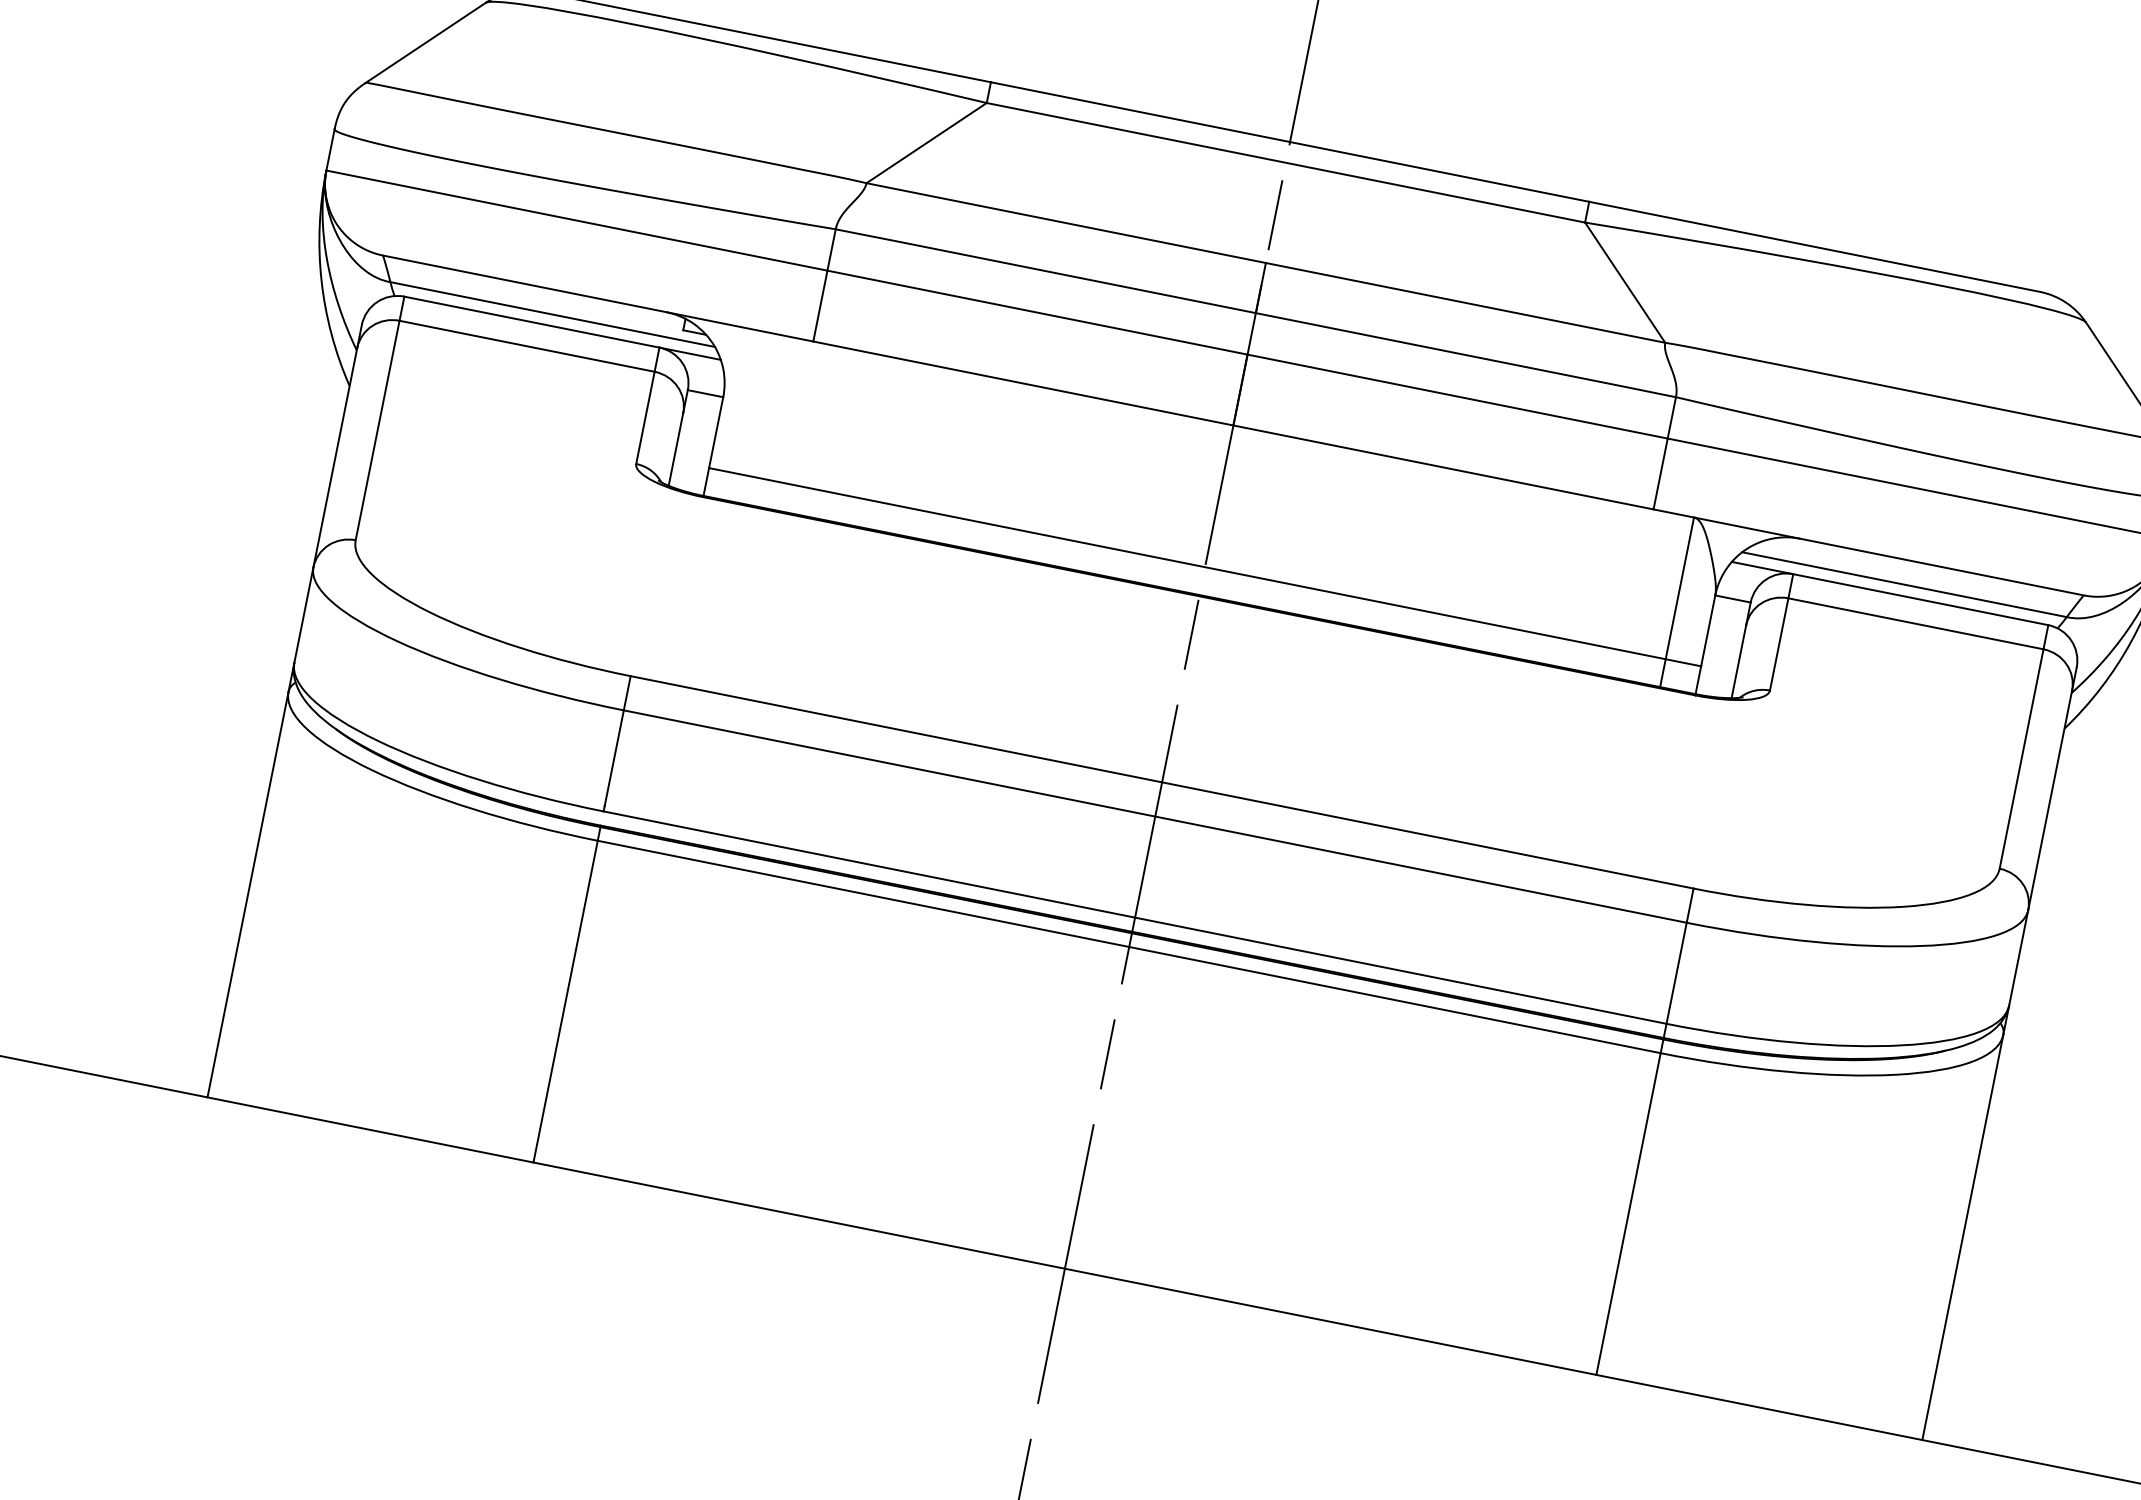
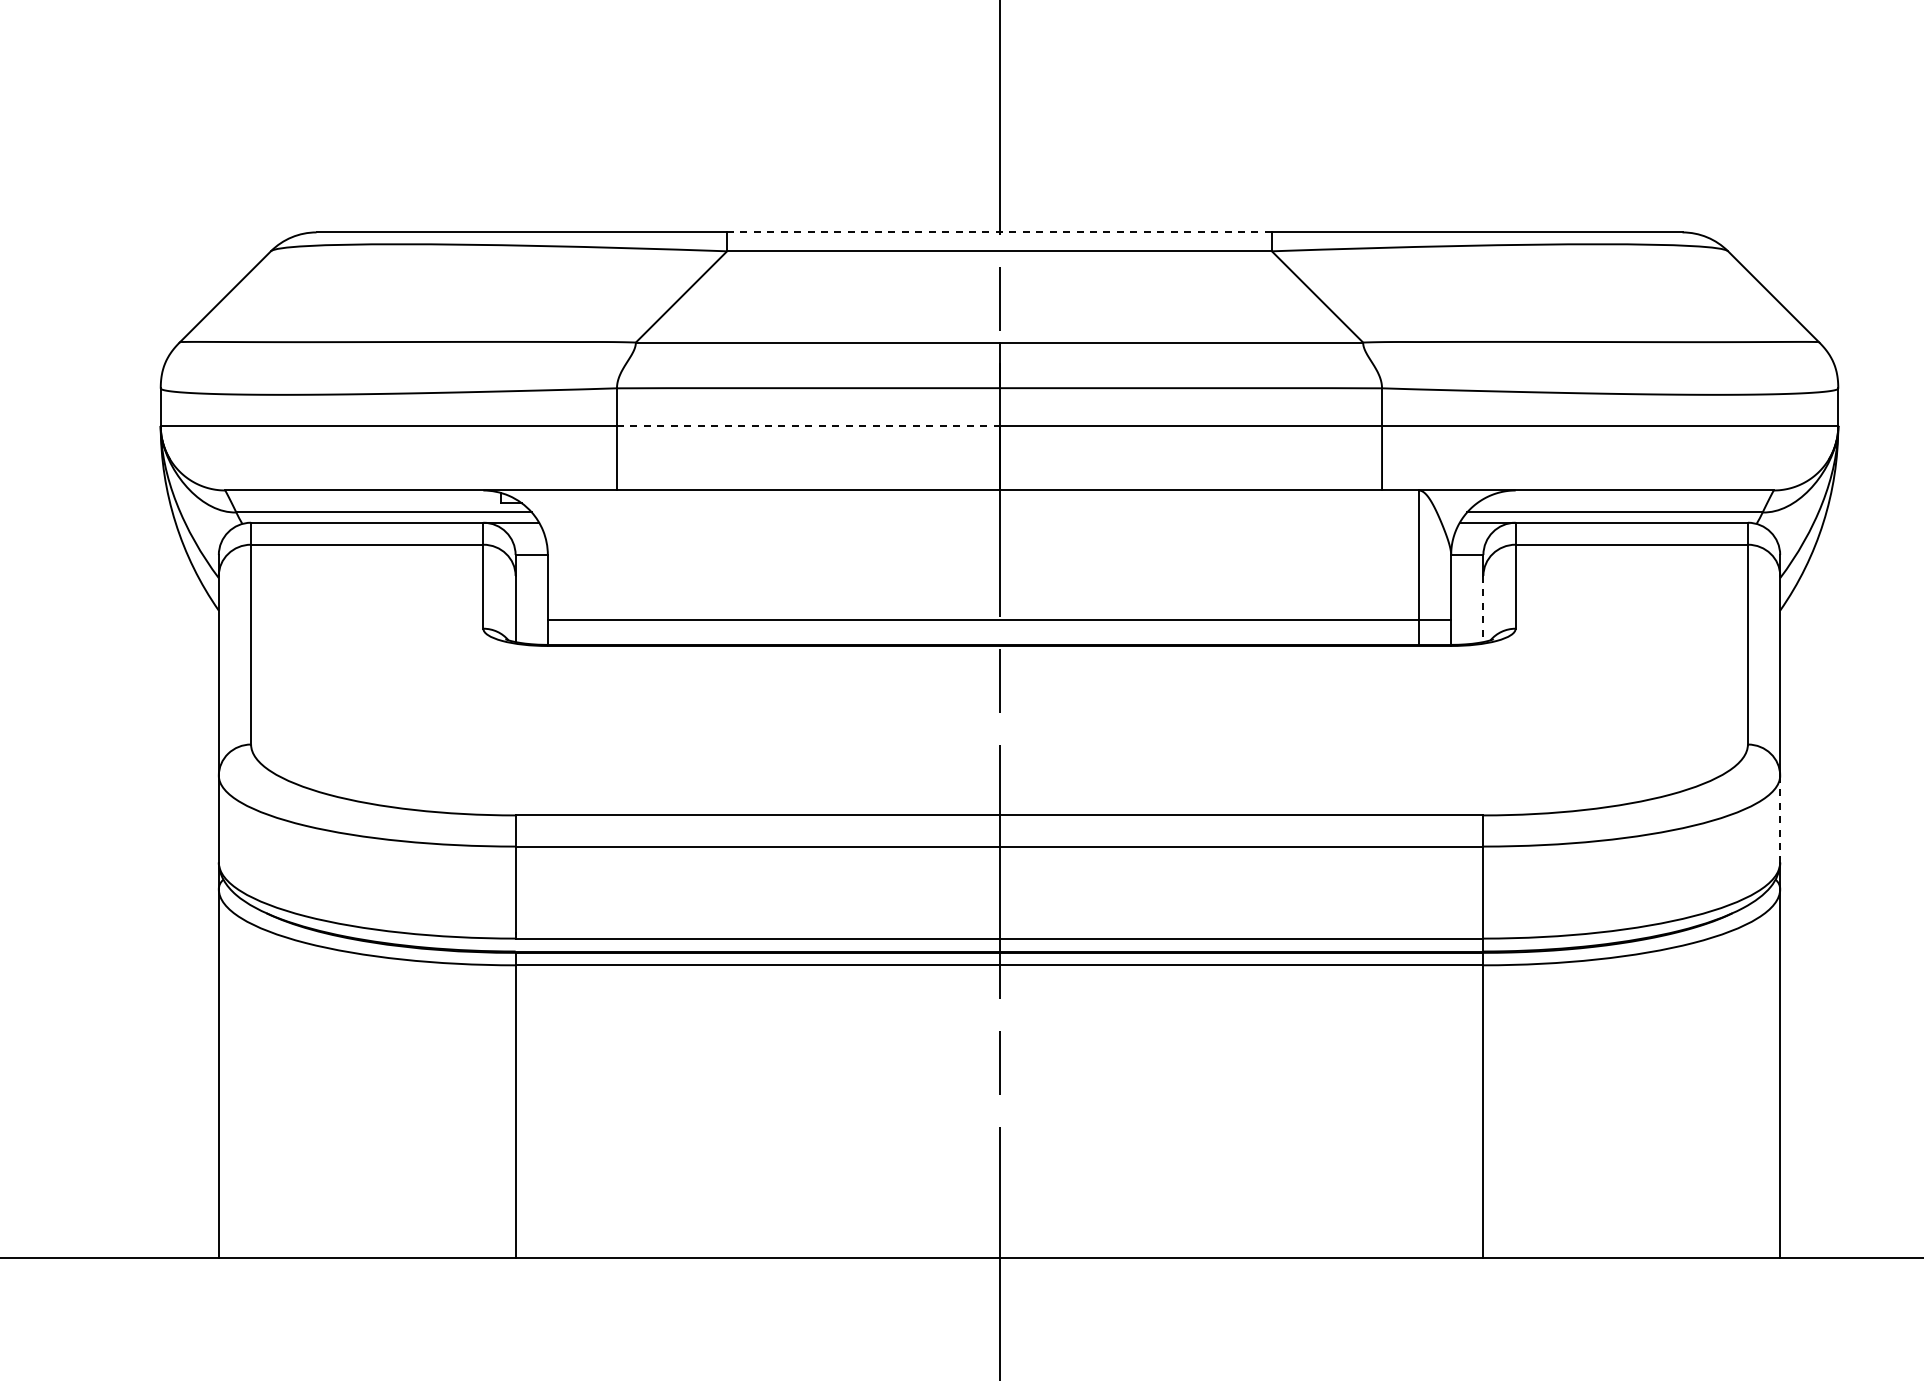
line: (1290, 142) -> (999, 232), solid -> dashed
line: (1037, 312) -> (808, 425), solid -> dashed
line: (1738, 662) -> (1483, 609), solid -> dashed
line: (2018, 958) -> (1780, 819), solid -> dashed

